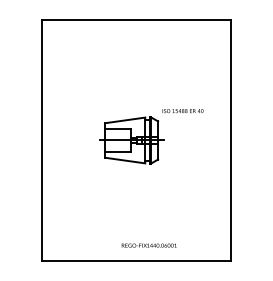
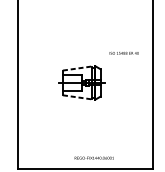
text: (182, 111) -> (123, 53), moved
line: (125, 120) -> (77, 68), solid -> dashed
line: (125, 160) -> (77, 97), solid -> dashed

